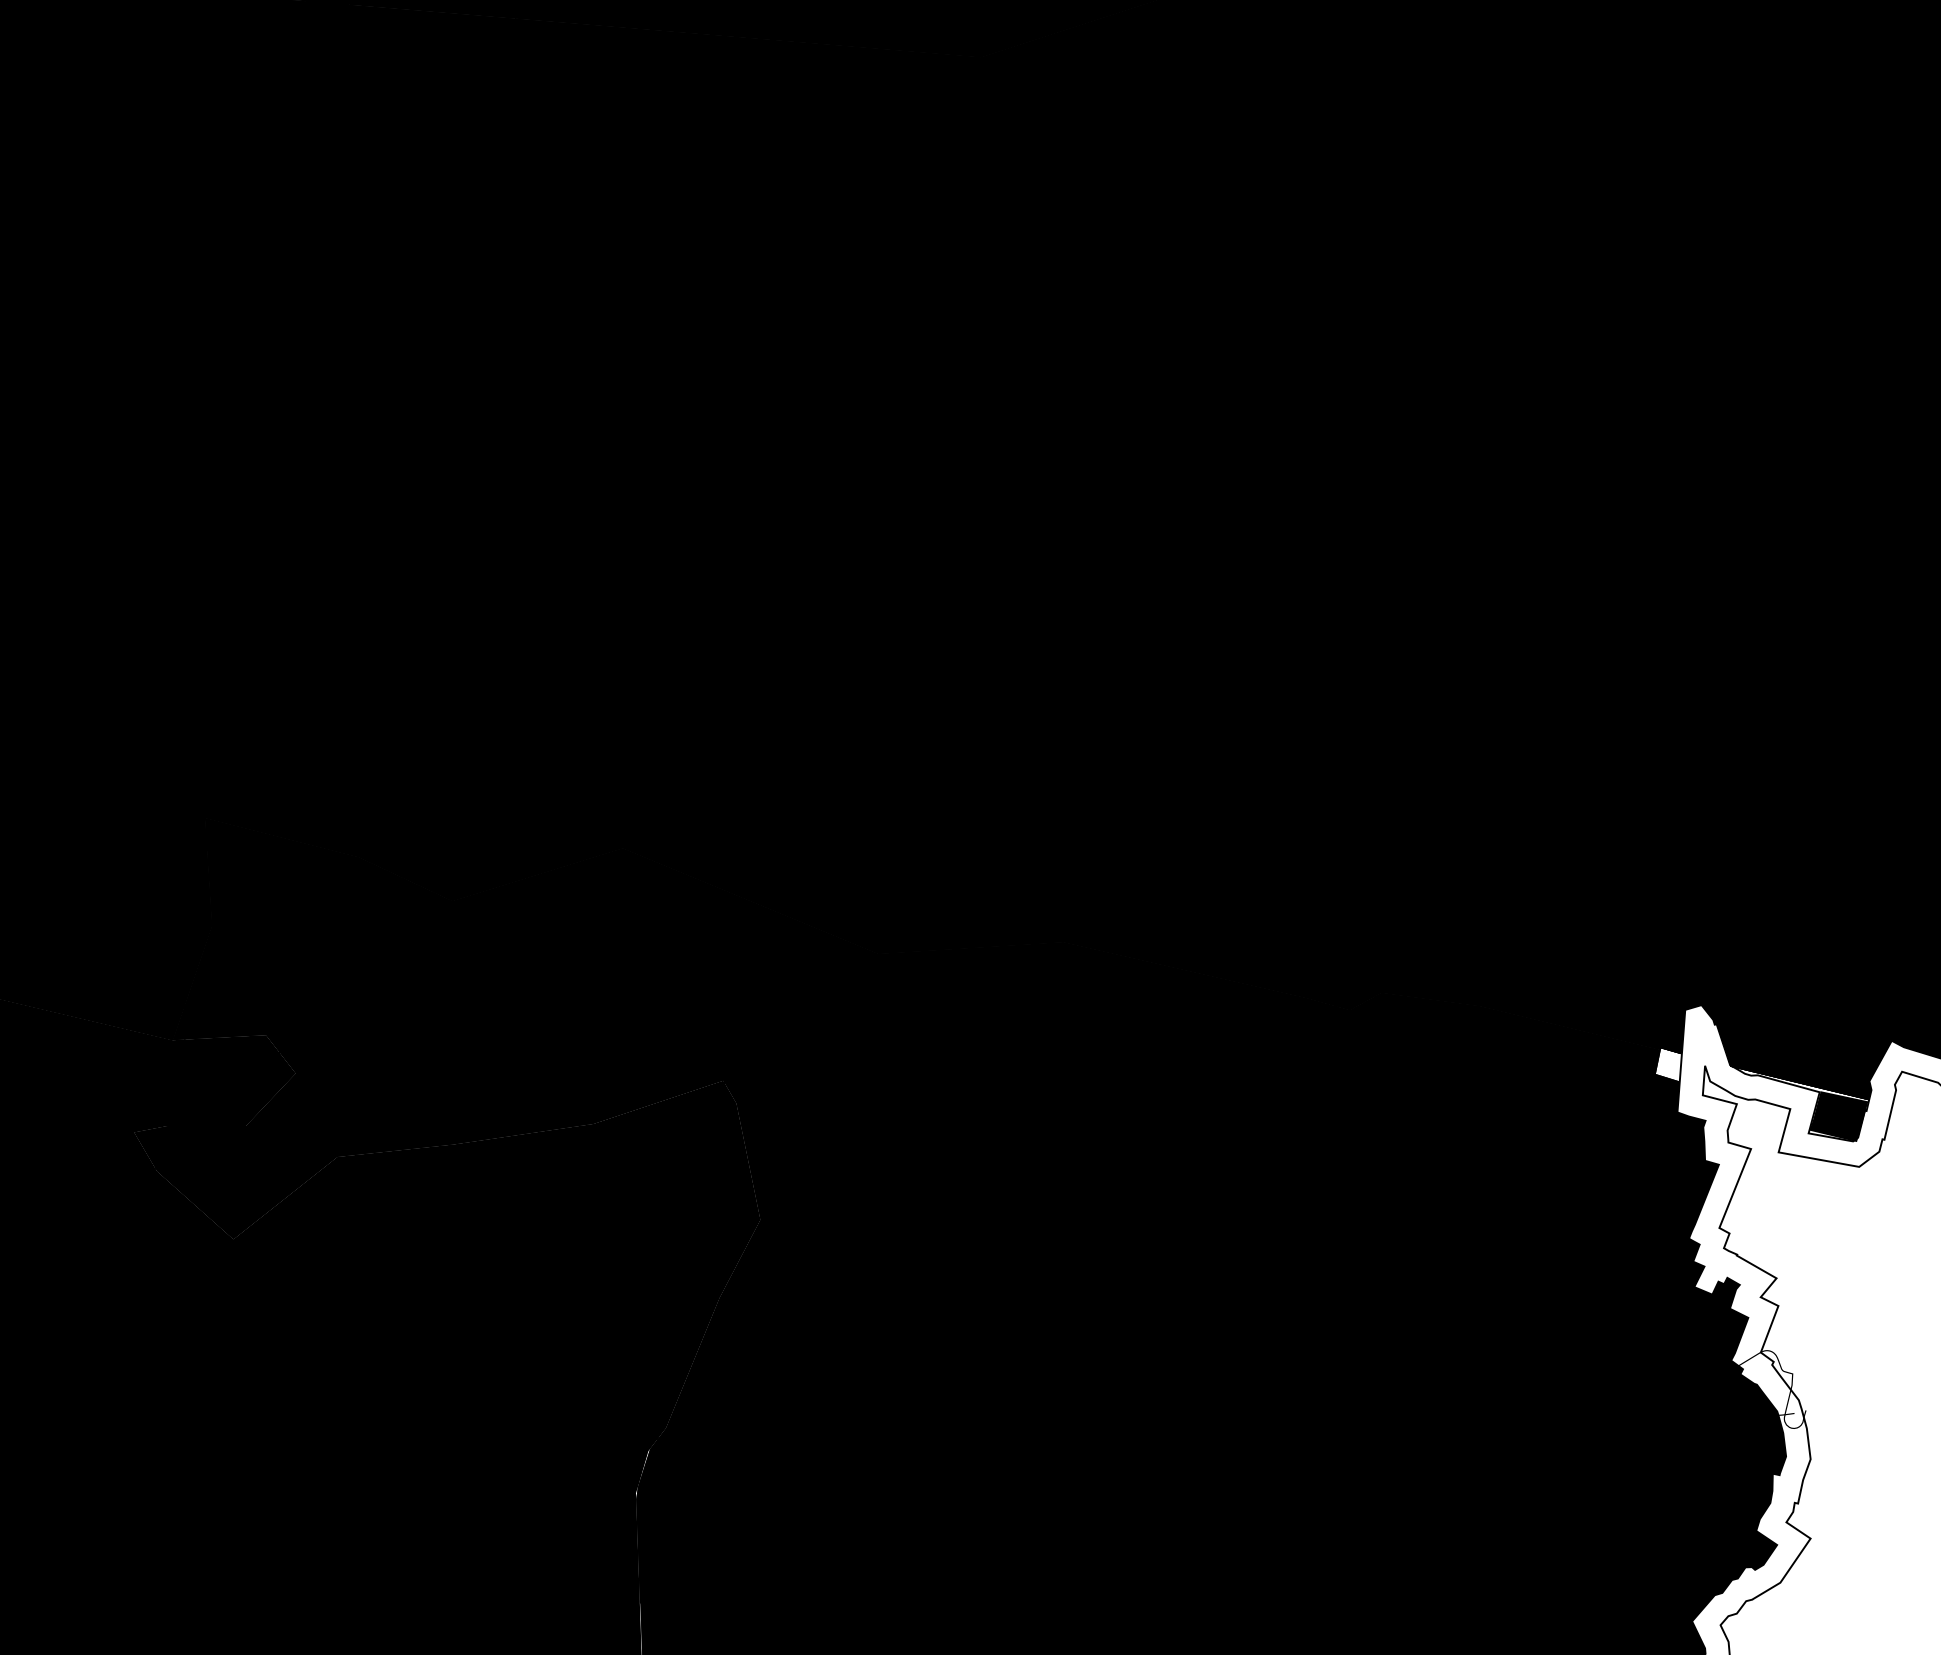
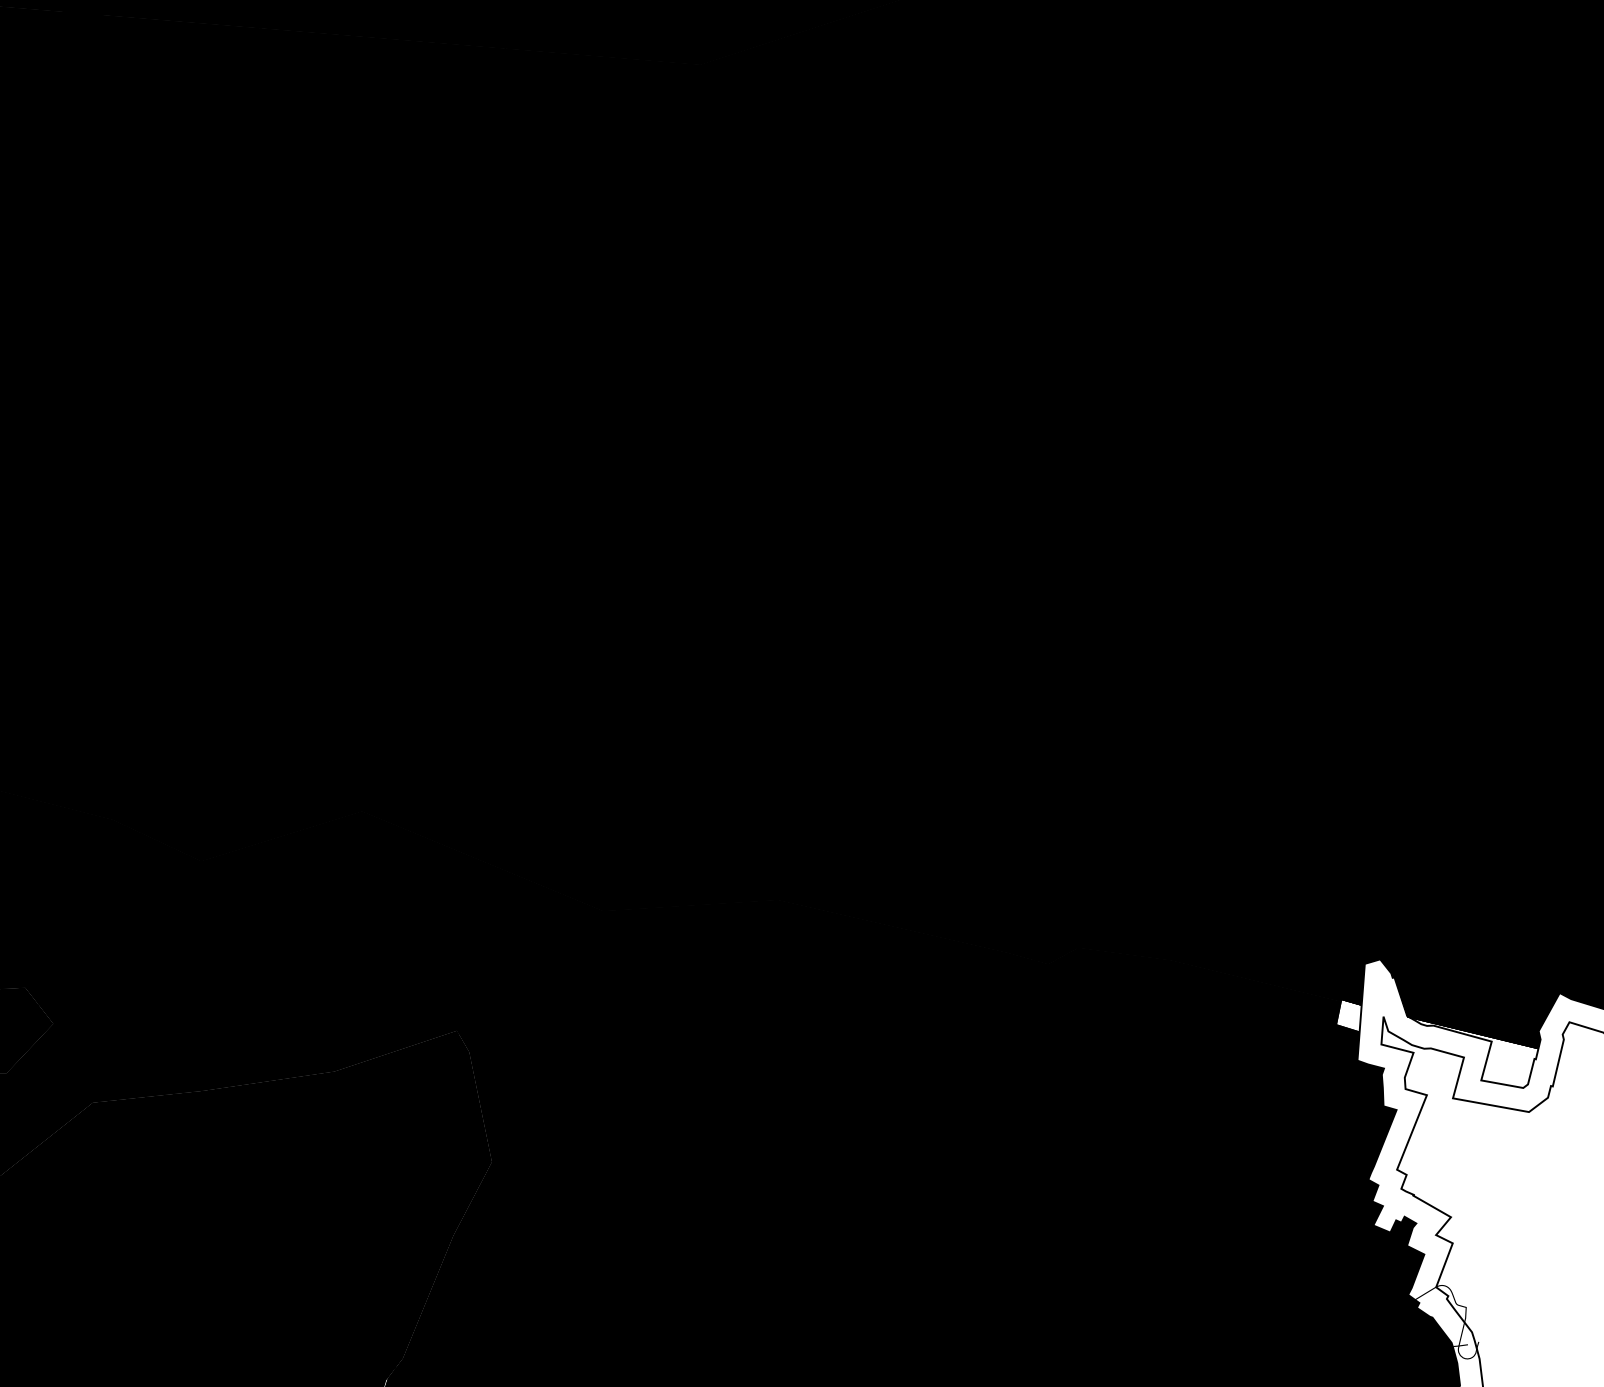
fill: (1838, 1116) -> (1509, 1064), removed

